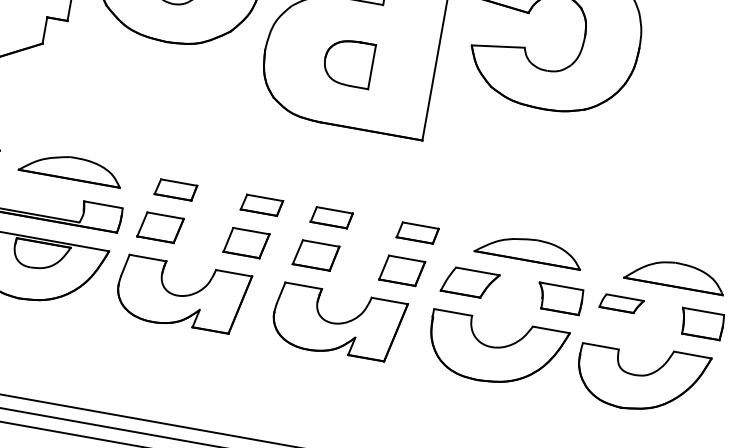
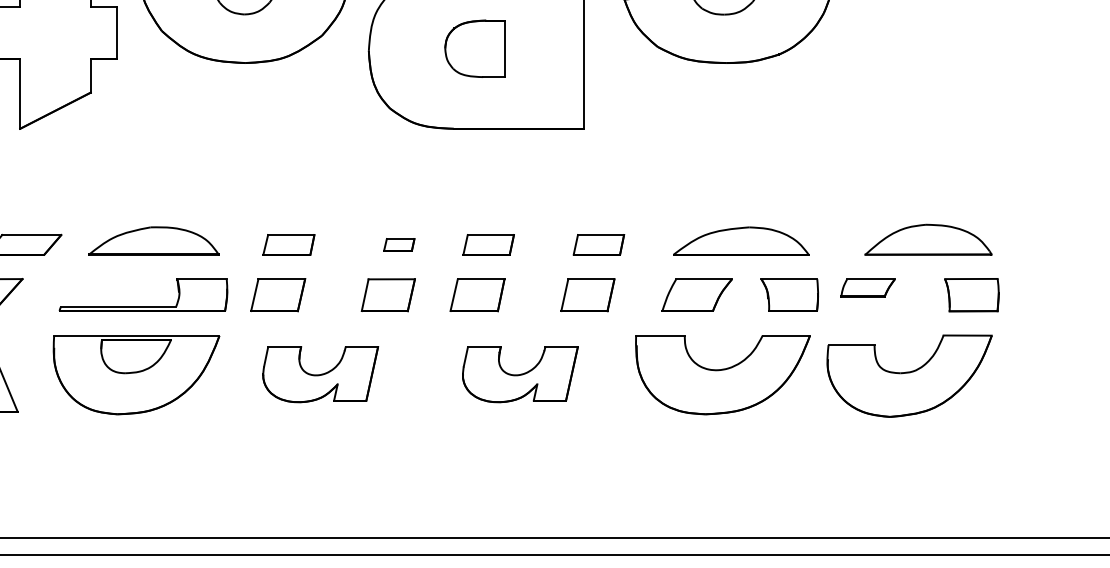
part: (262, 205) -> (399, 244), size x0.6
part: (469, 282) -> (696, 294), moved
part: (182, 295) -> (320, 374), size x0.7
part: (338, 323) -> (520, 374), size x0.7

